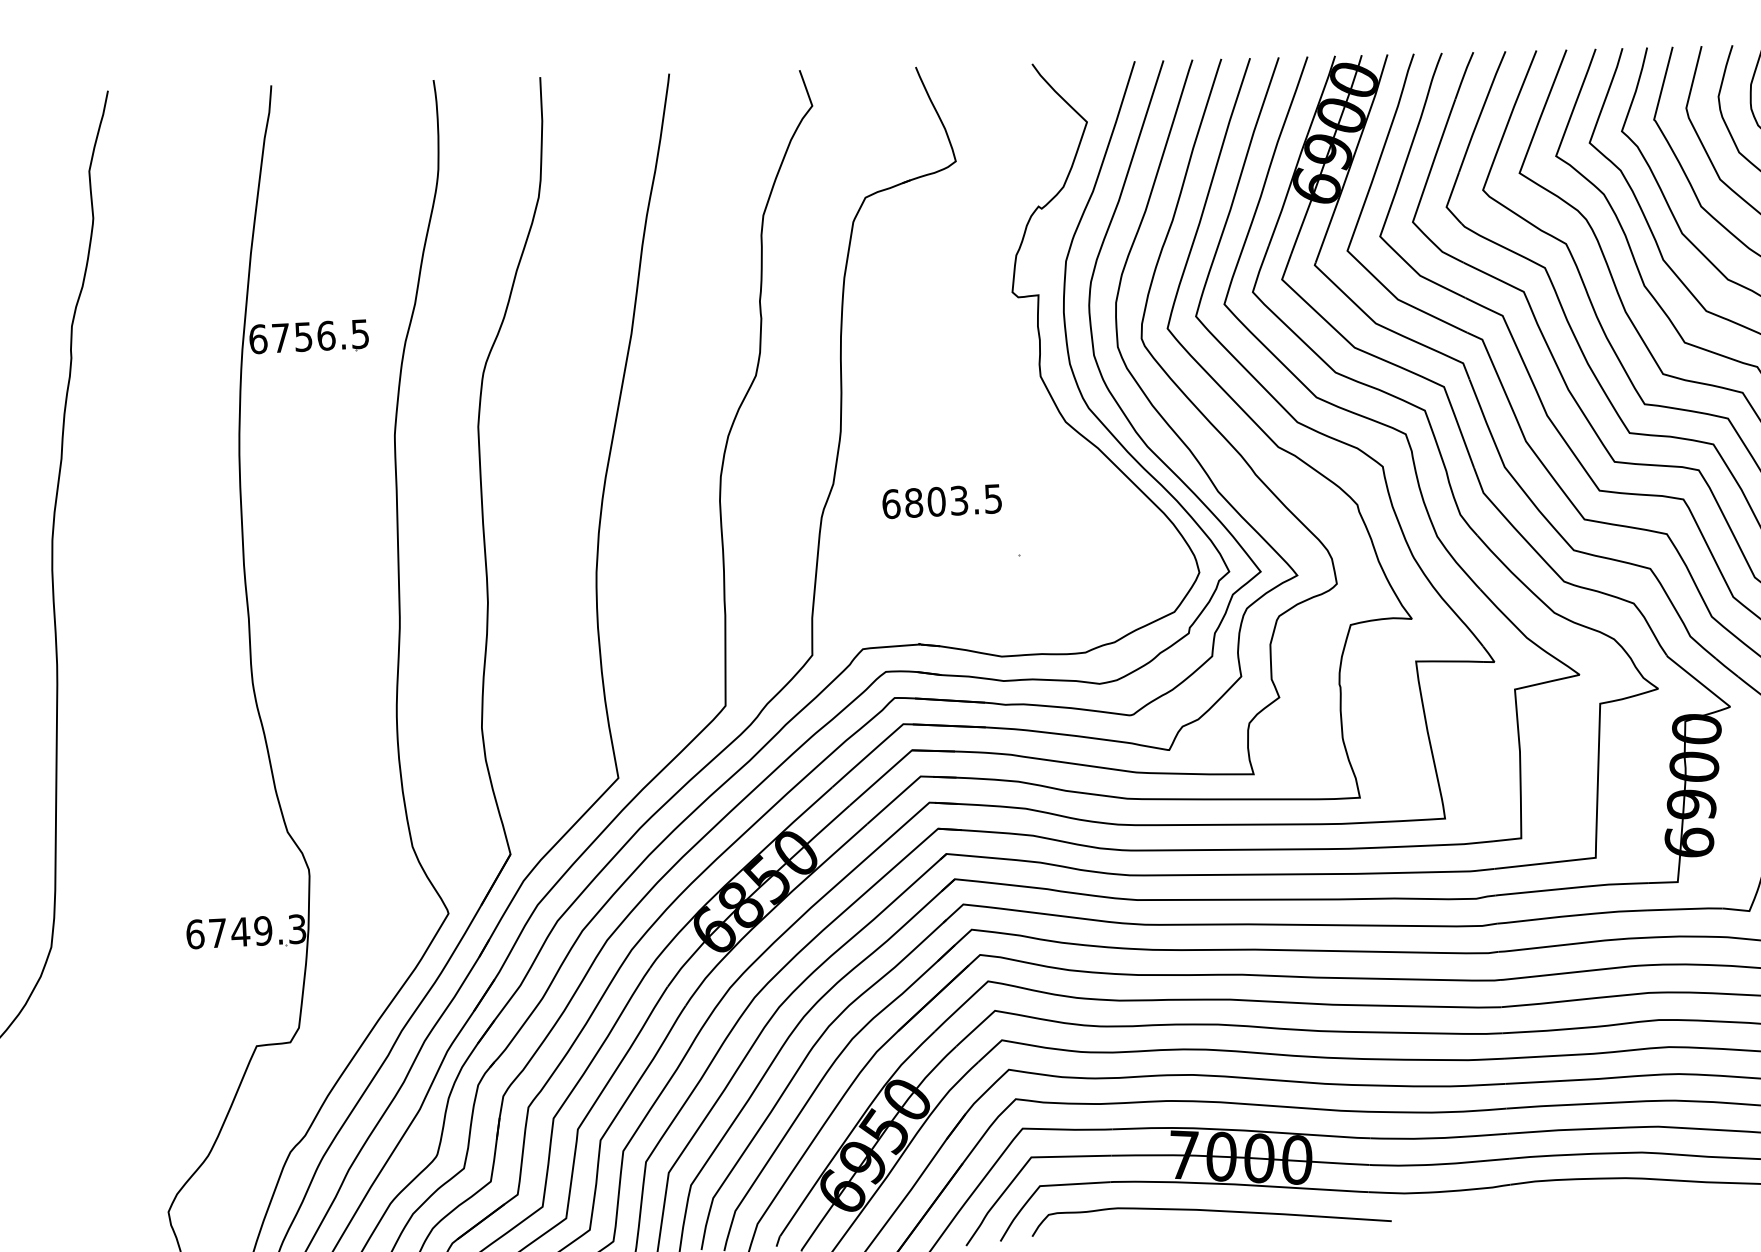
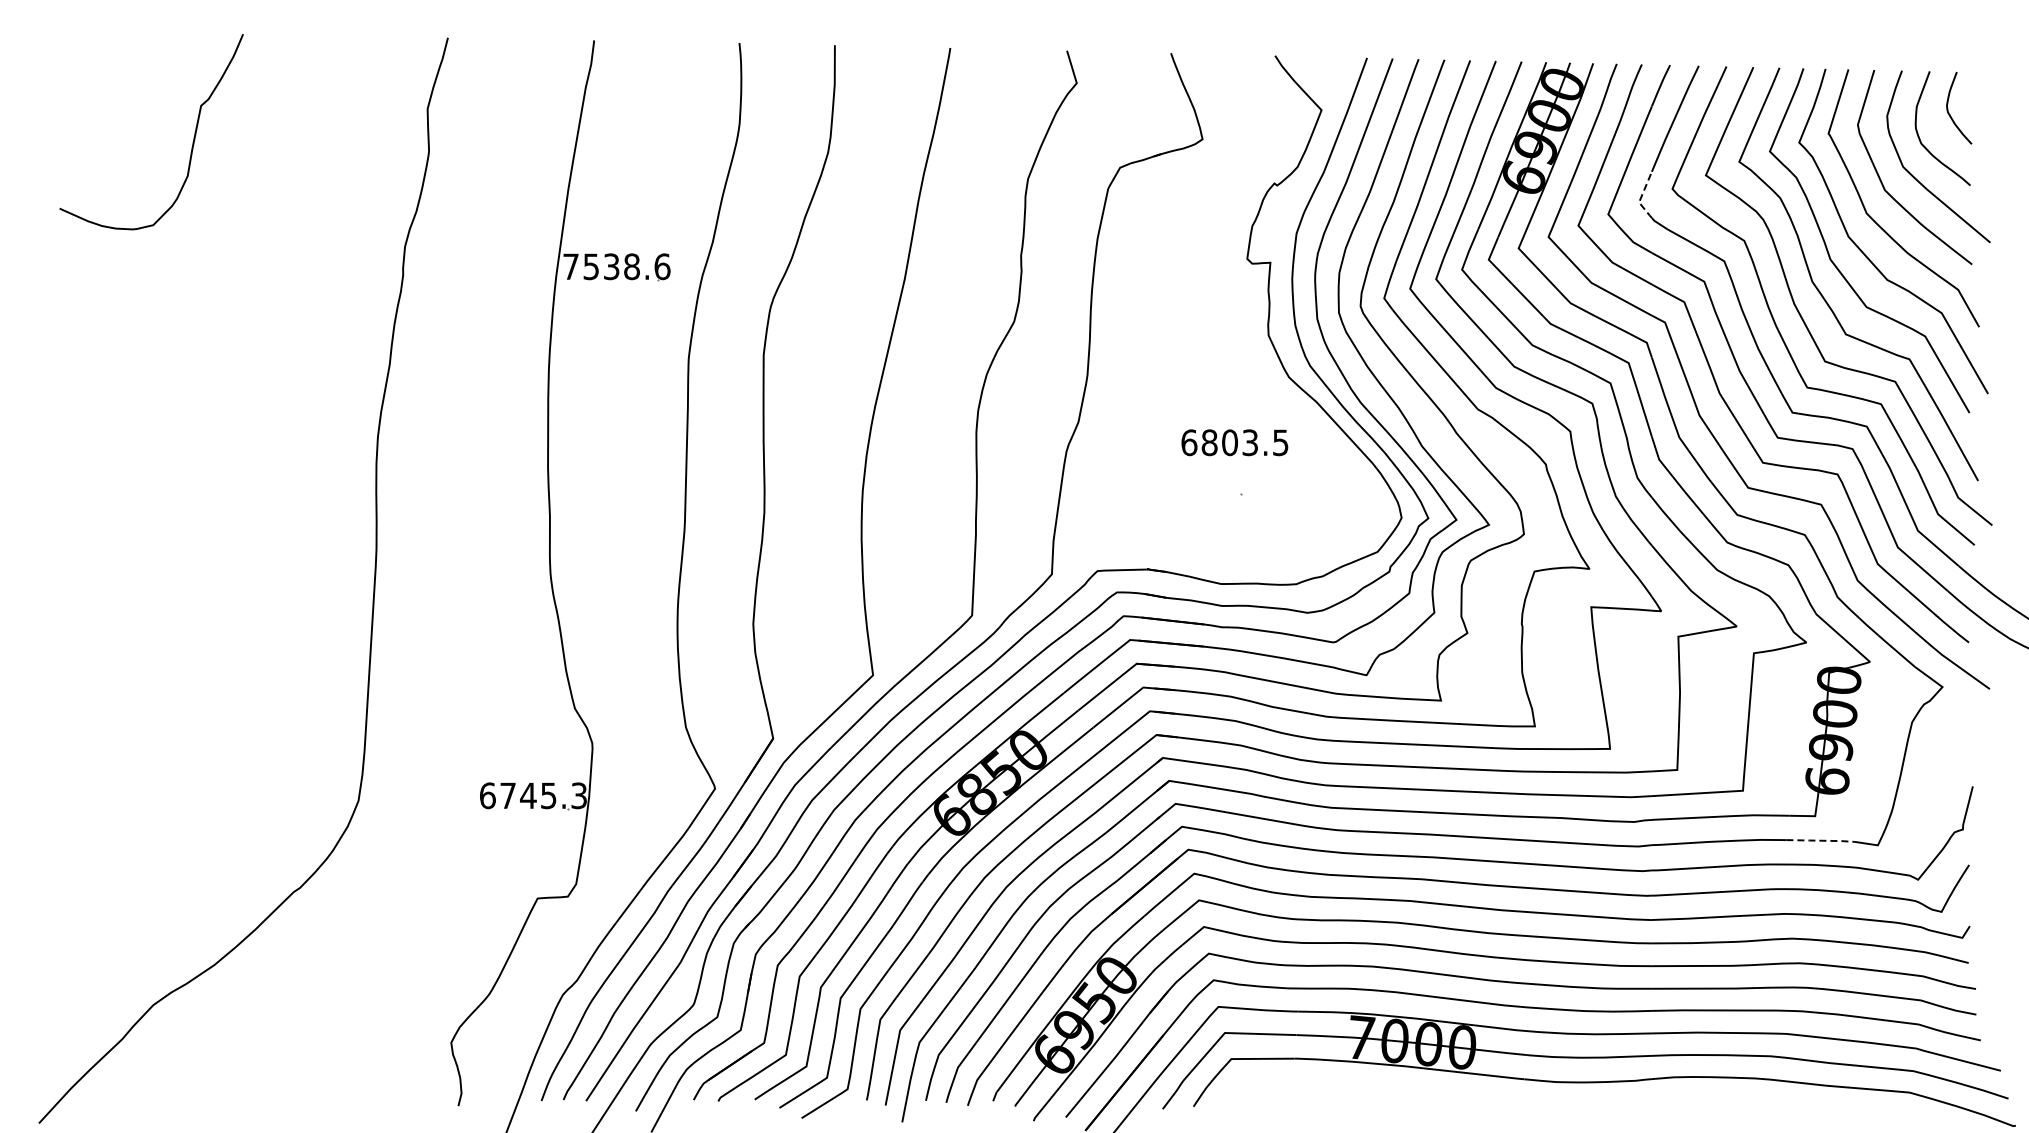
line: (1448, 201) -> (1641, 197), solid -> dashed
text: (309, 336) -> (616, 266), 6756.5 -> 7538.6
text: (941, 501) -> (1234, 442), moved
line: (1685, 908) -> (1820, 840), solid -> dashed
text: (263, 930) -> (548, 795), 6749.3 -> 6745.3
curve: (1210, 1211) -> (1382, 1089), removed

